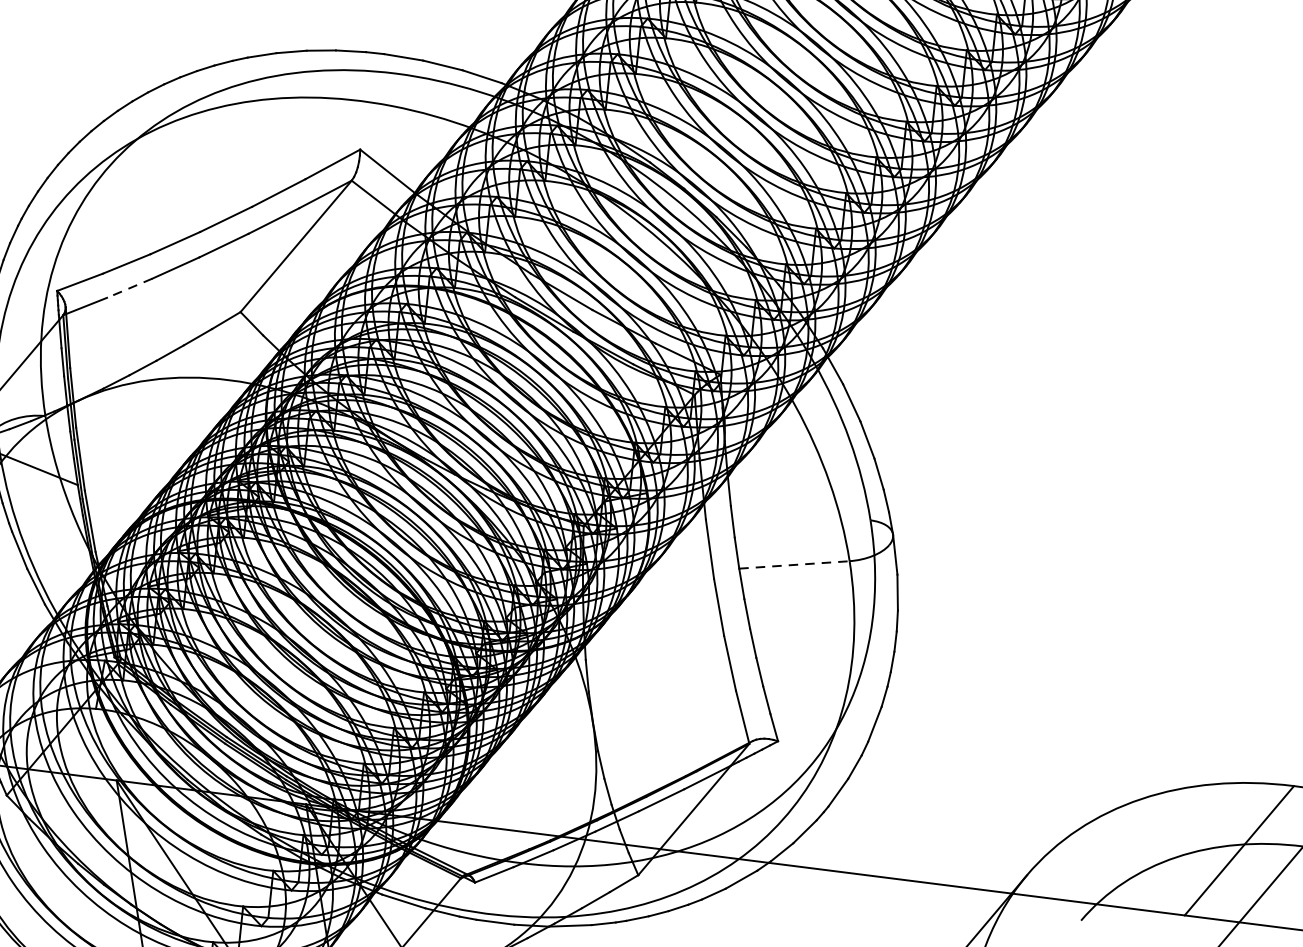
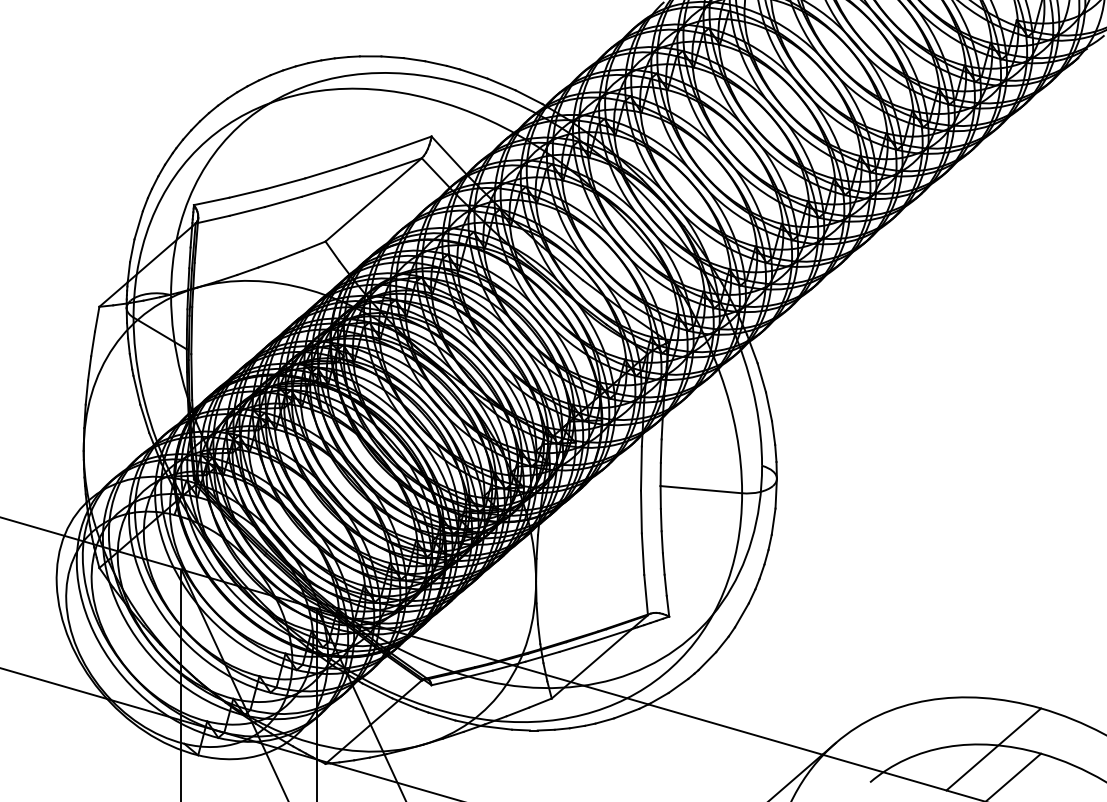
line: (128, 288) -> (246, 211), dashed -> solid
line: (794, 564) -> (701, 489), dashed -> solid

